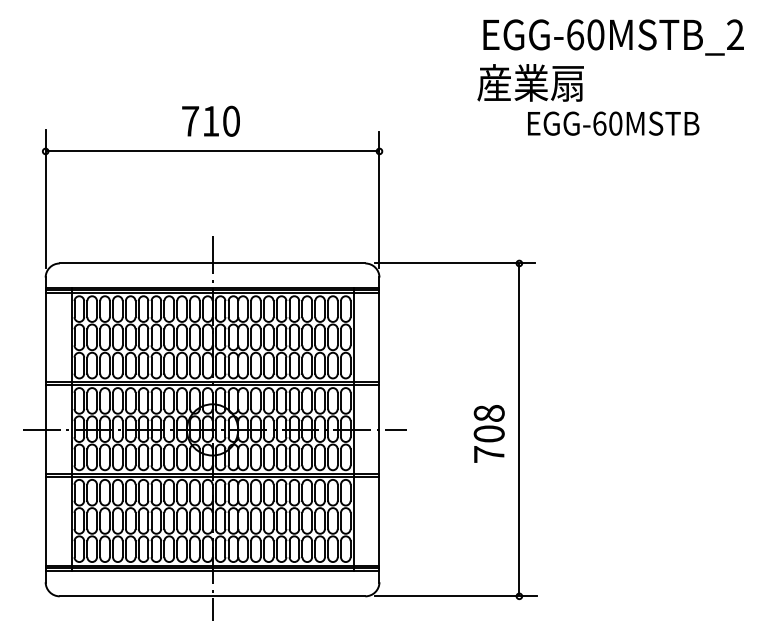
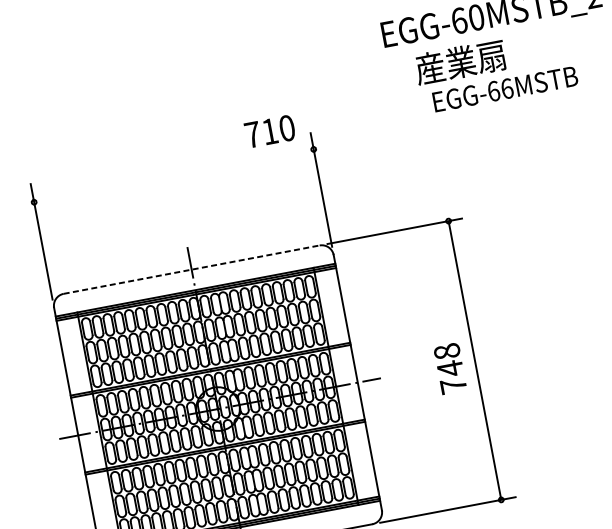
text: (530, 82) -> (460, 61), moved
text: (210, 120) -> (269, 130), moved
text: (615, 123) -> (506, 88), EGG-60MSTB -> EGG-66MSTB
line: (212, 151) -> (173, 175), removed
line: (212, 263) -> (191, 269), solid -> dashed
text: (488, 433) -> (449, 368), 708 -> 748

